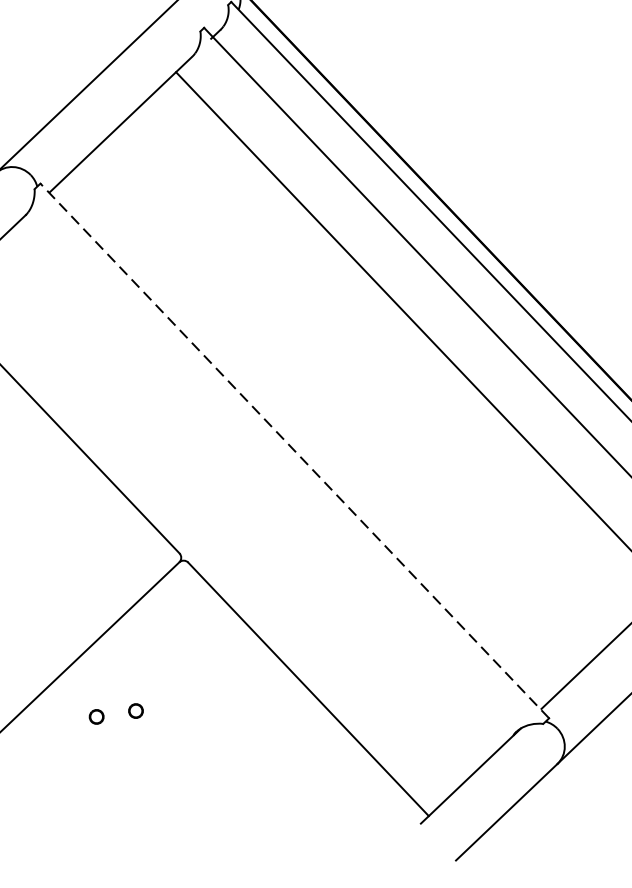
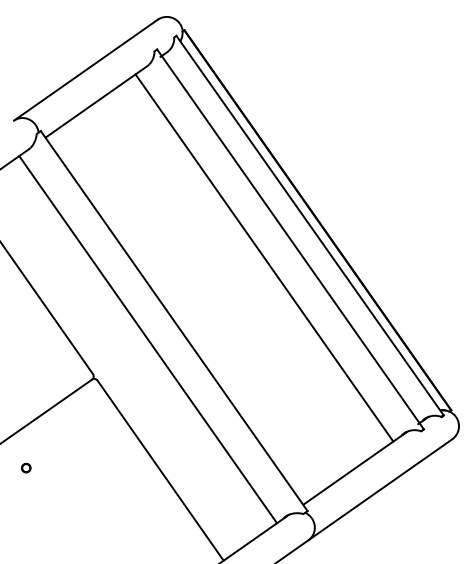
line: (293, 450) -> (173, 320), dashed -> solid
line: (258, 485) -> (148, 339), added
part: (136, 710) -> (51, 467), removed

